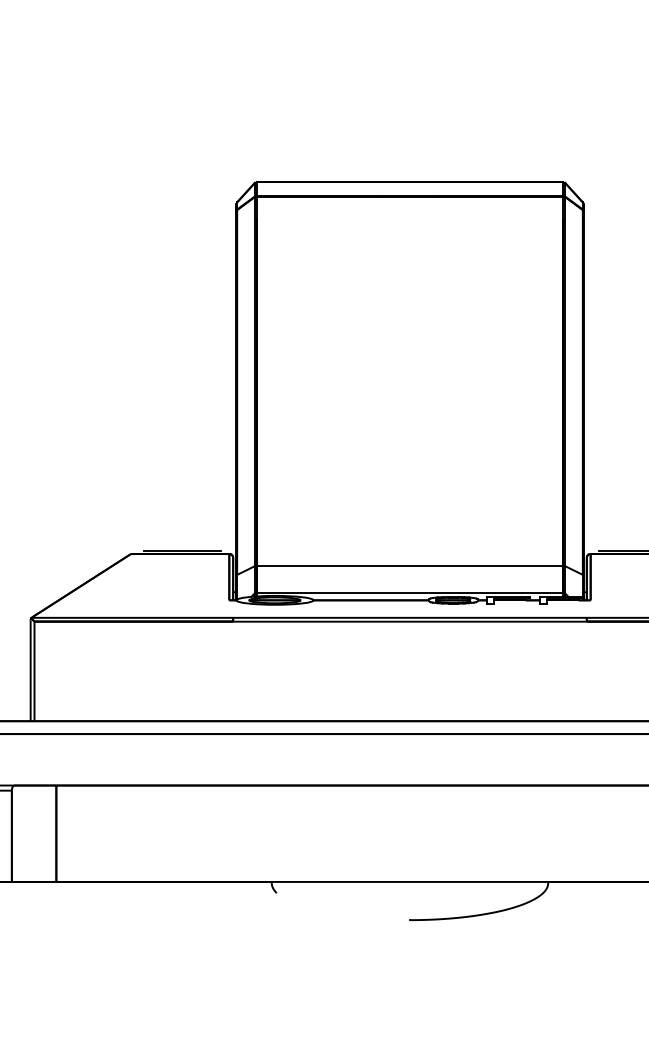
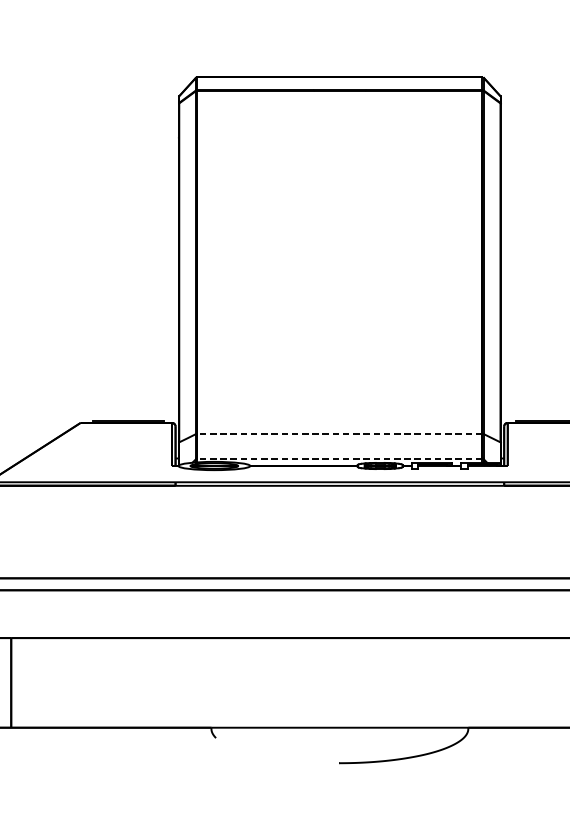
line: (409, 565) -> (339, 433), solid -> dashed
line: (409, 592) -> (339, 458), solid -> dashed

